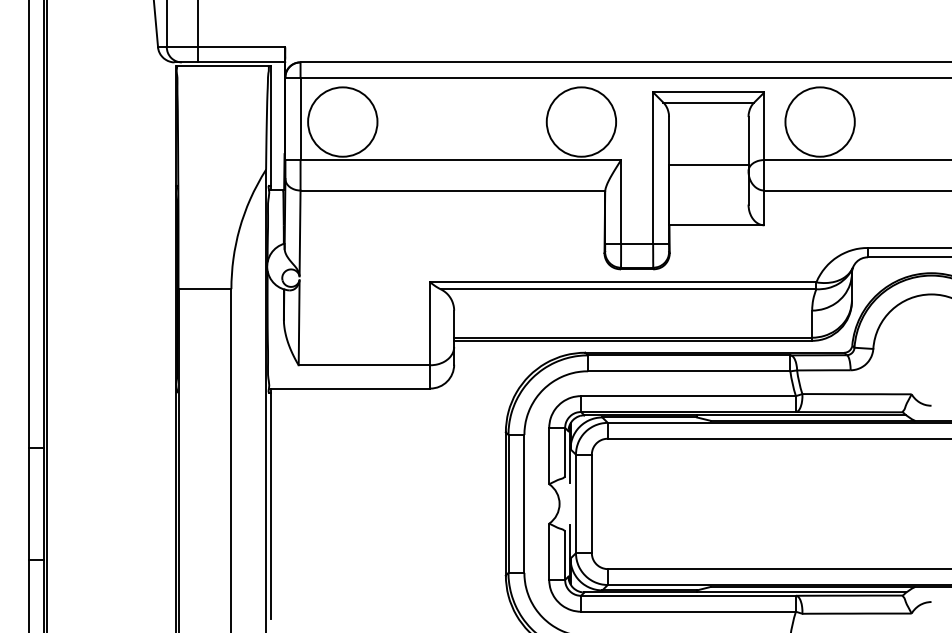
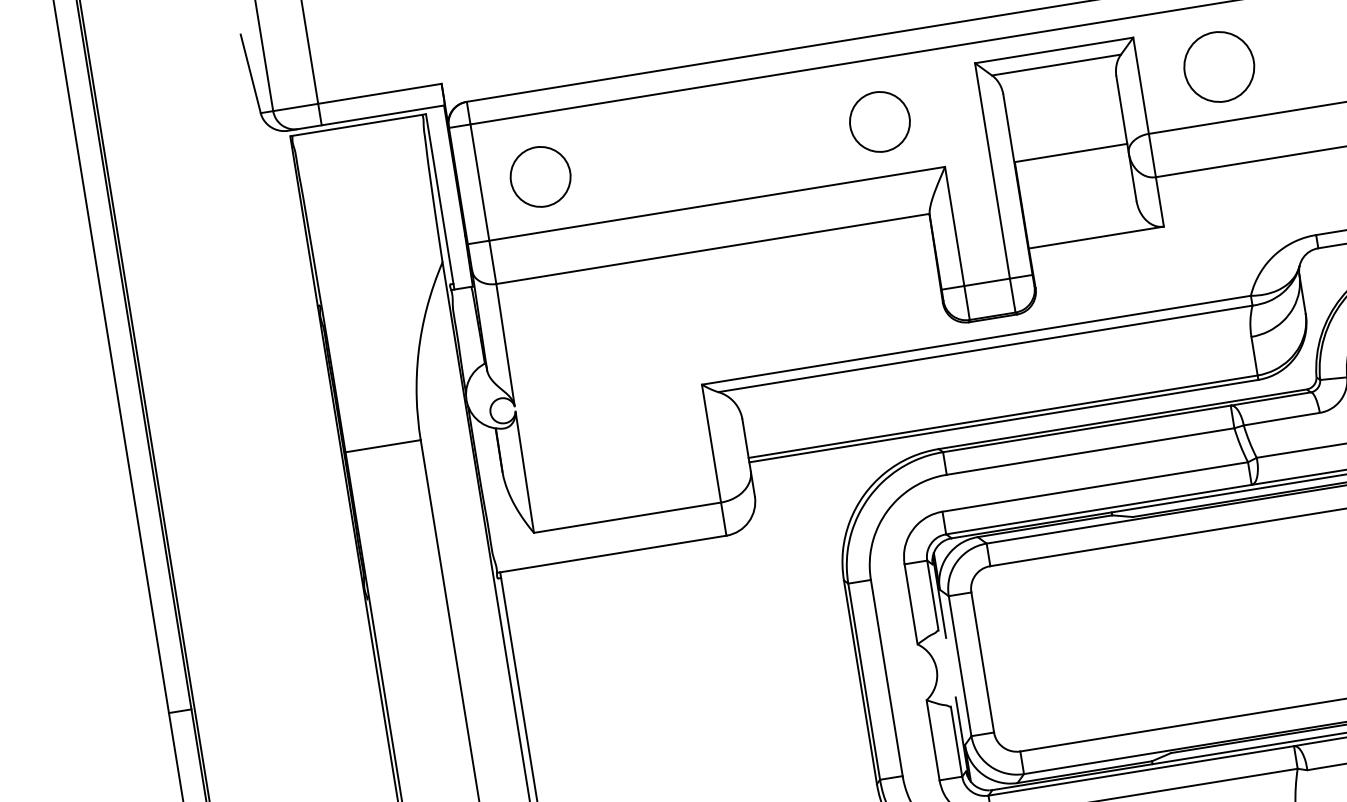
circle: (342, 121) -> (540, 176), size x0.6
circle: (581, 121) -> (879, 121), size x0.6
circle: (819, 121) -> (1218, 66), size x0.7

